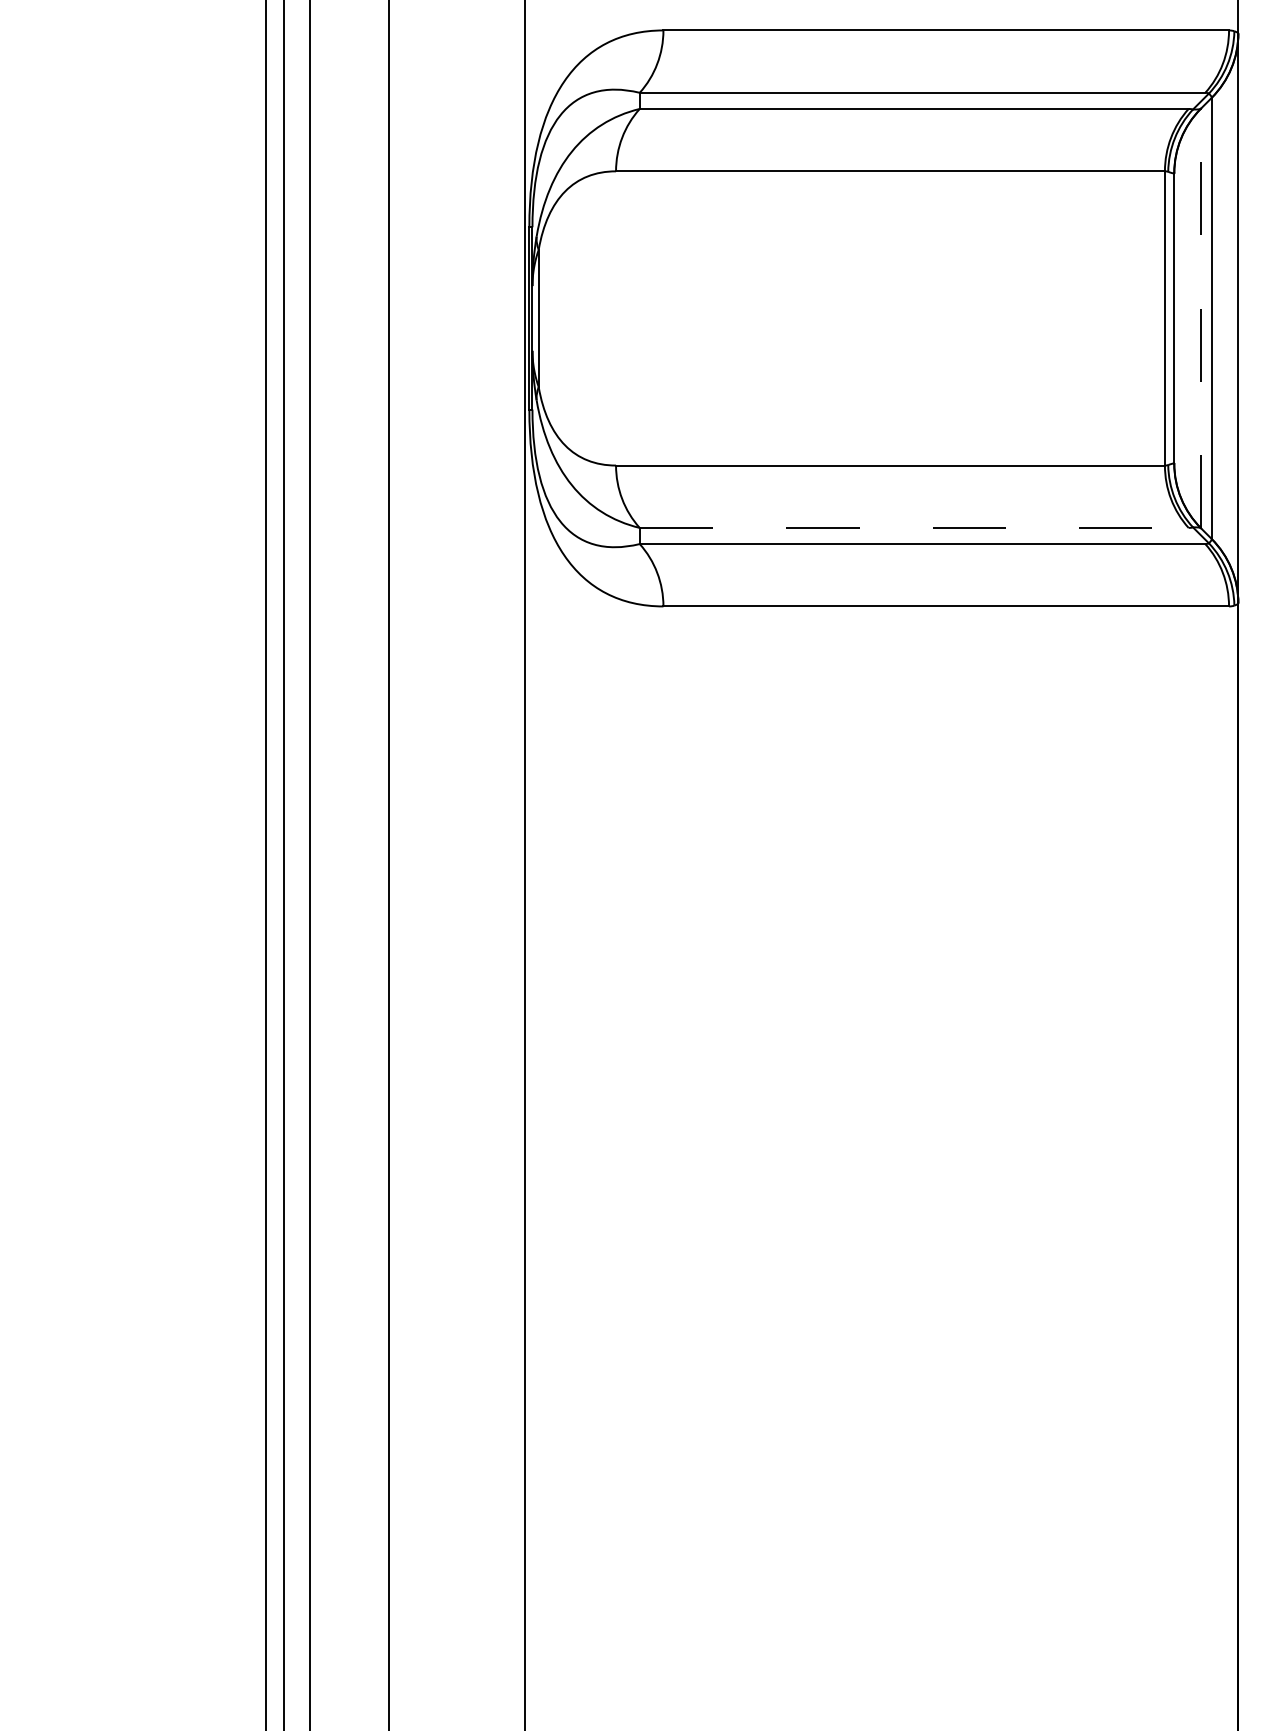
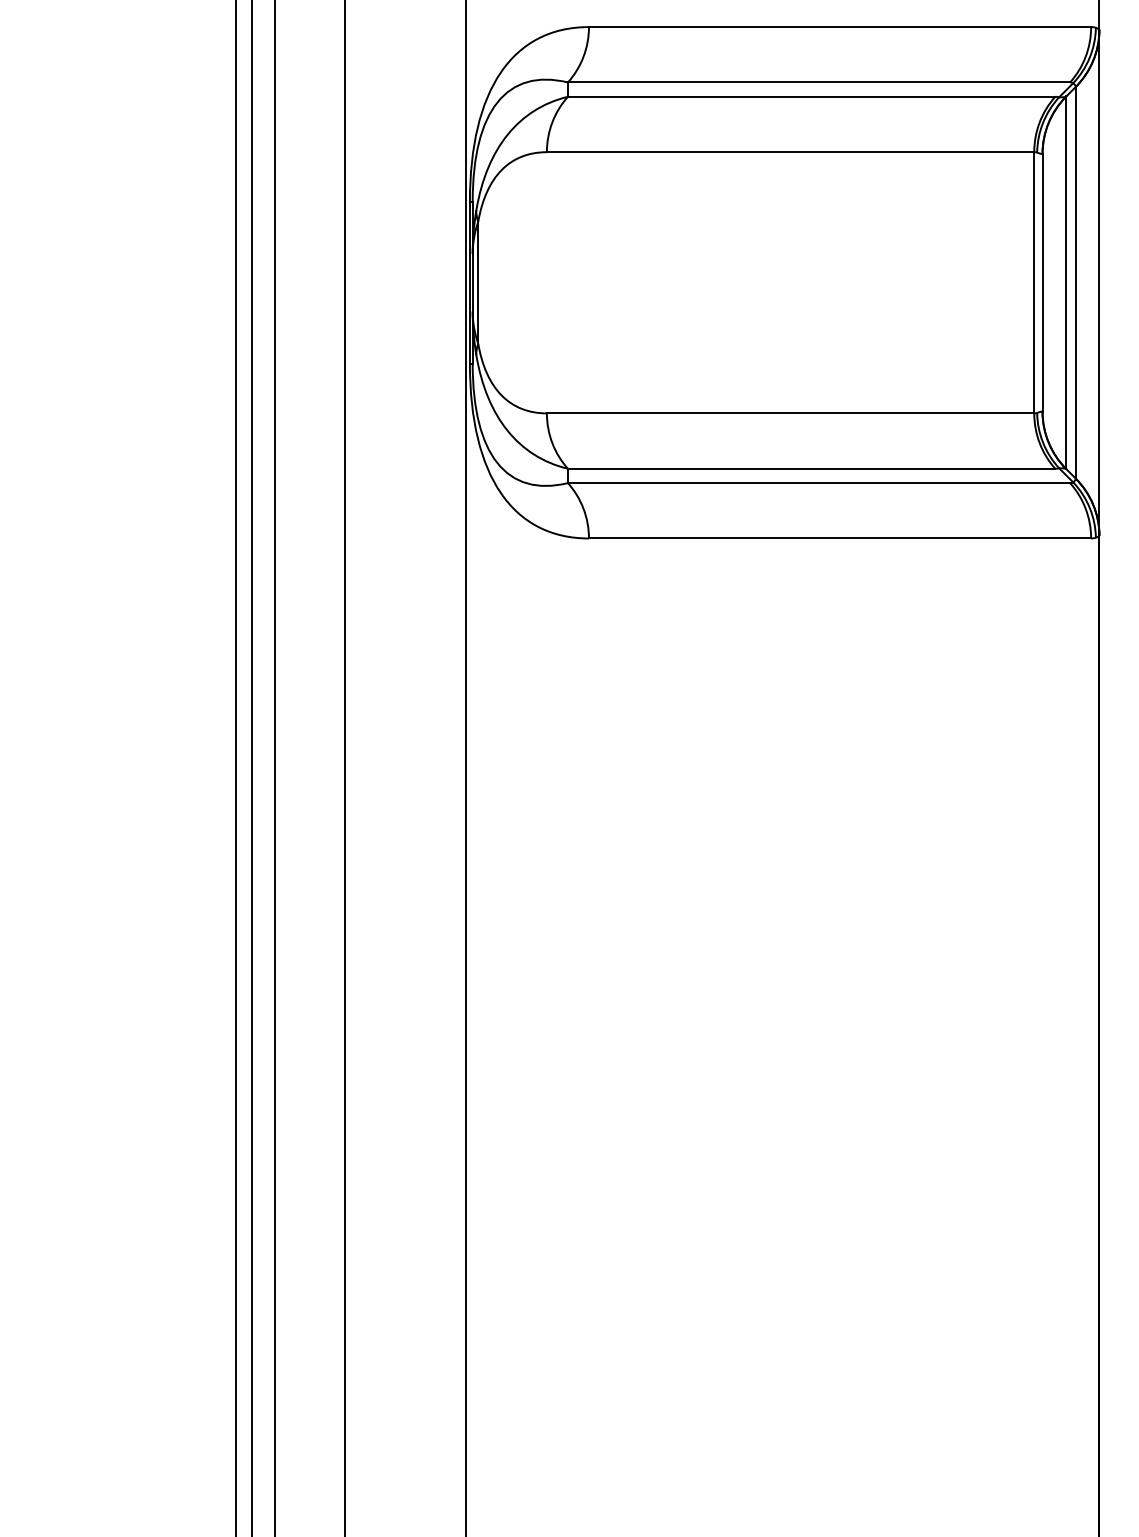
line: (1201, 318) -> (1066, 282), dashed -> solid
line: (914, 527) -> (811, 468), dashed -> solid

